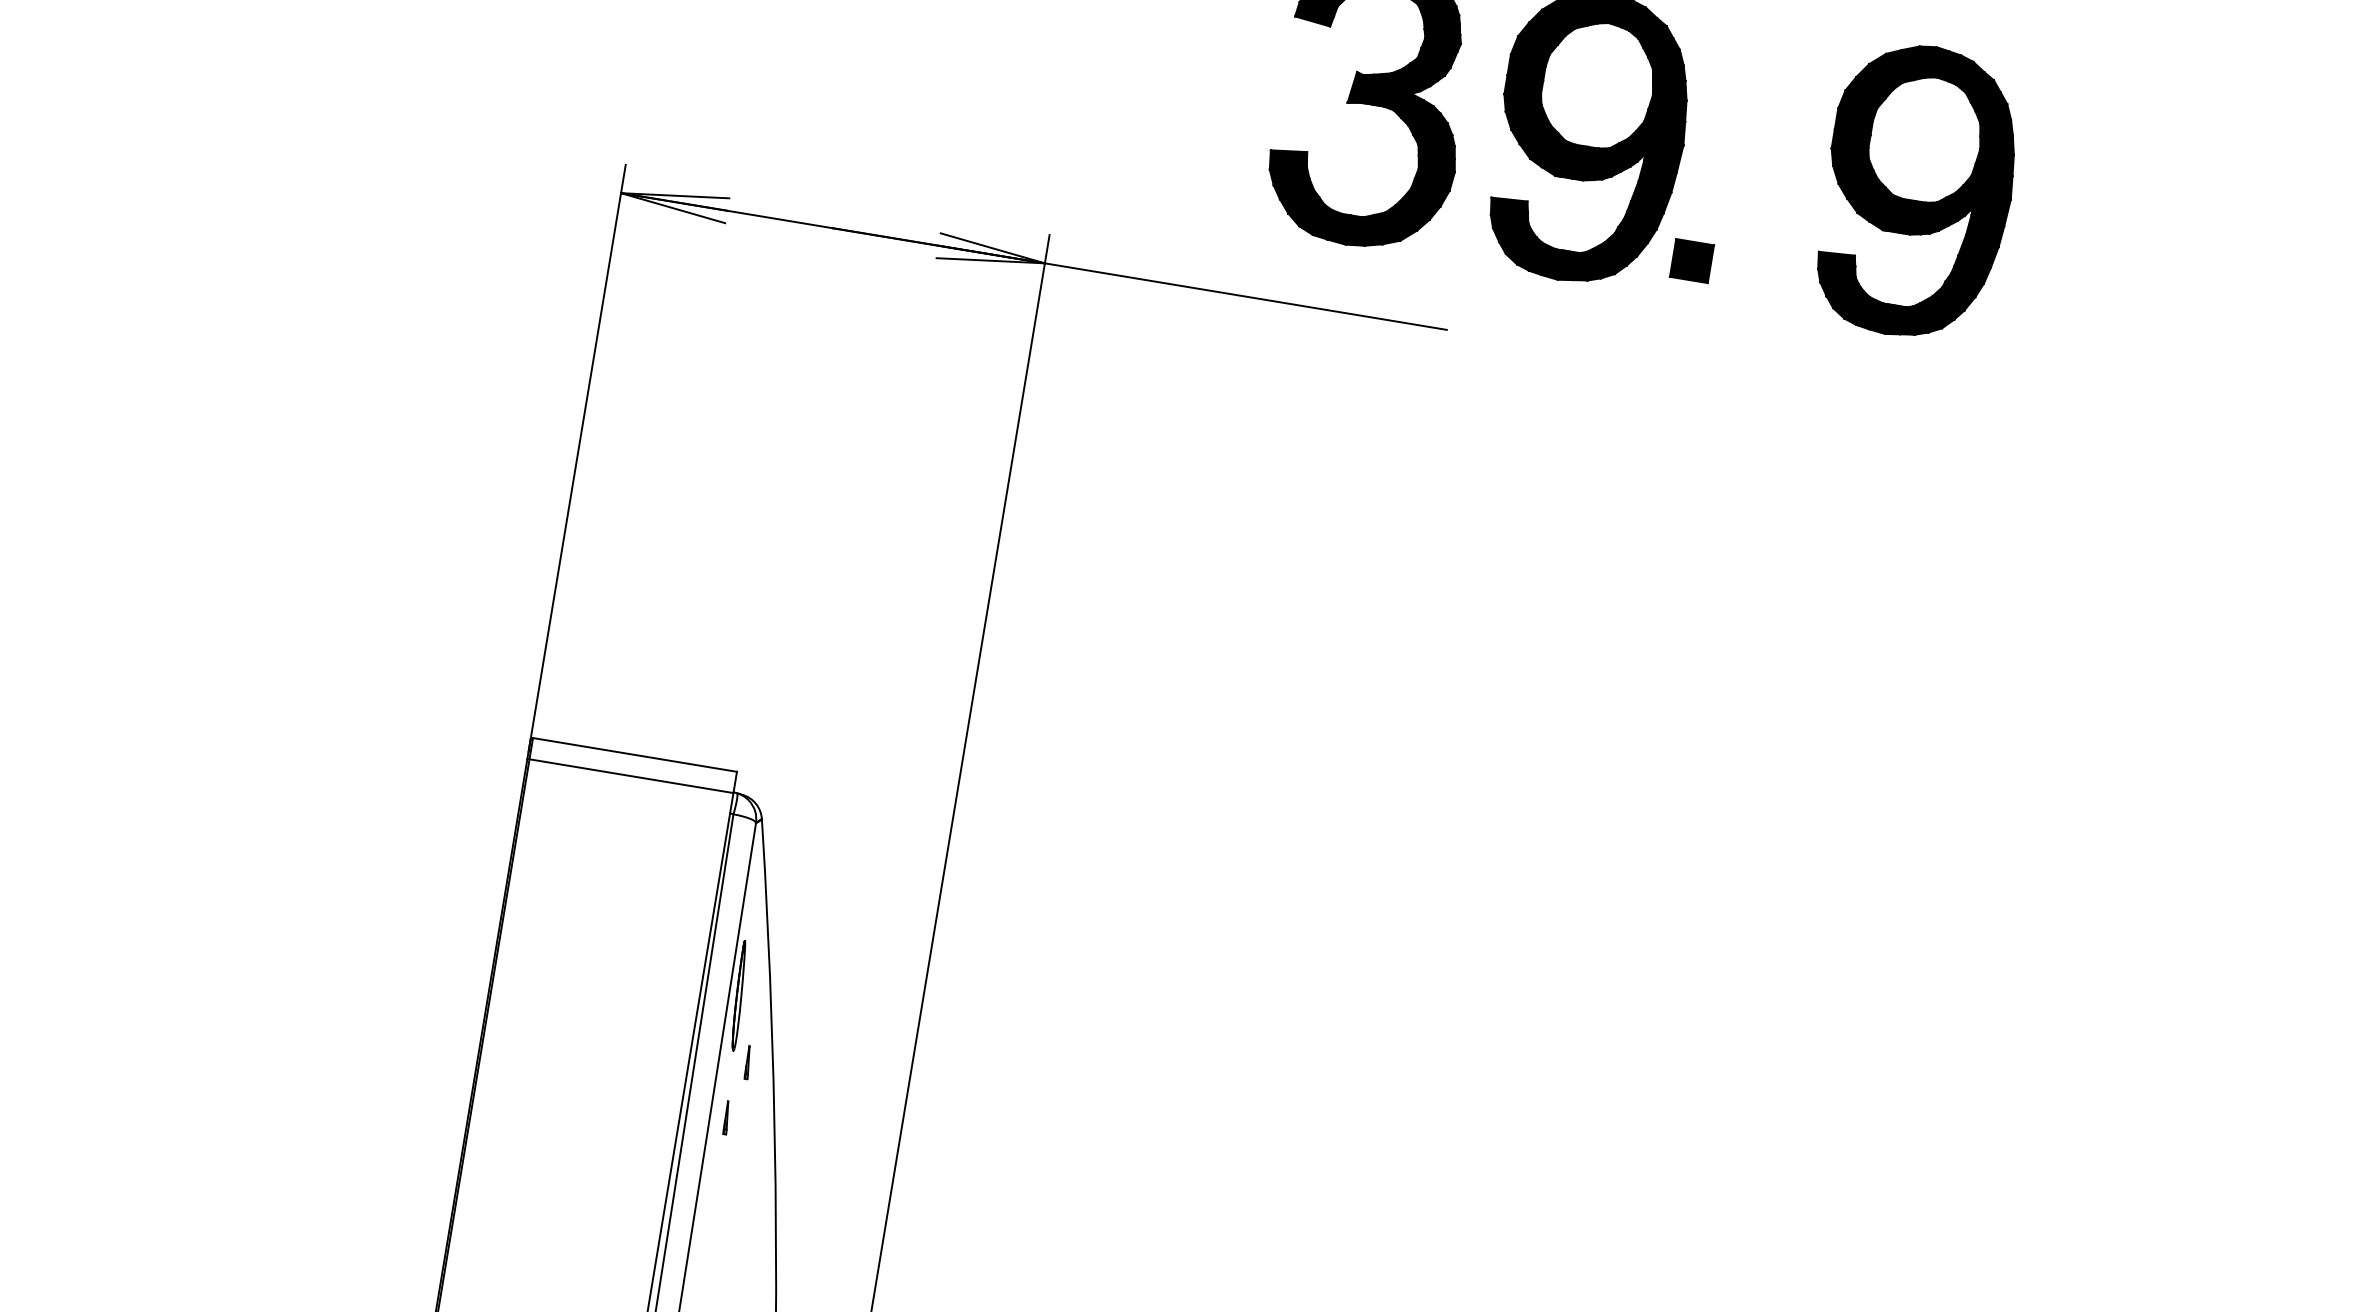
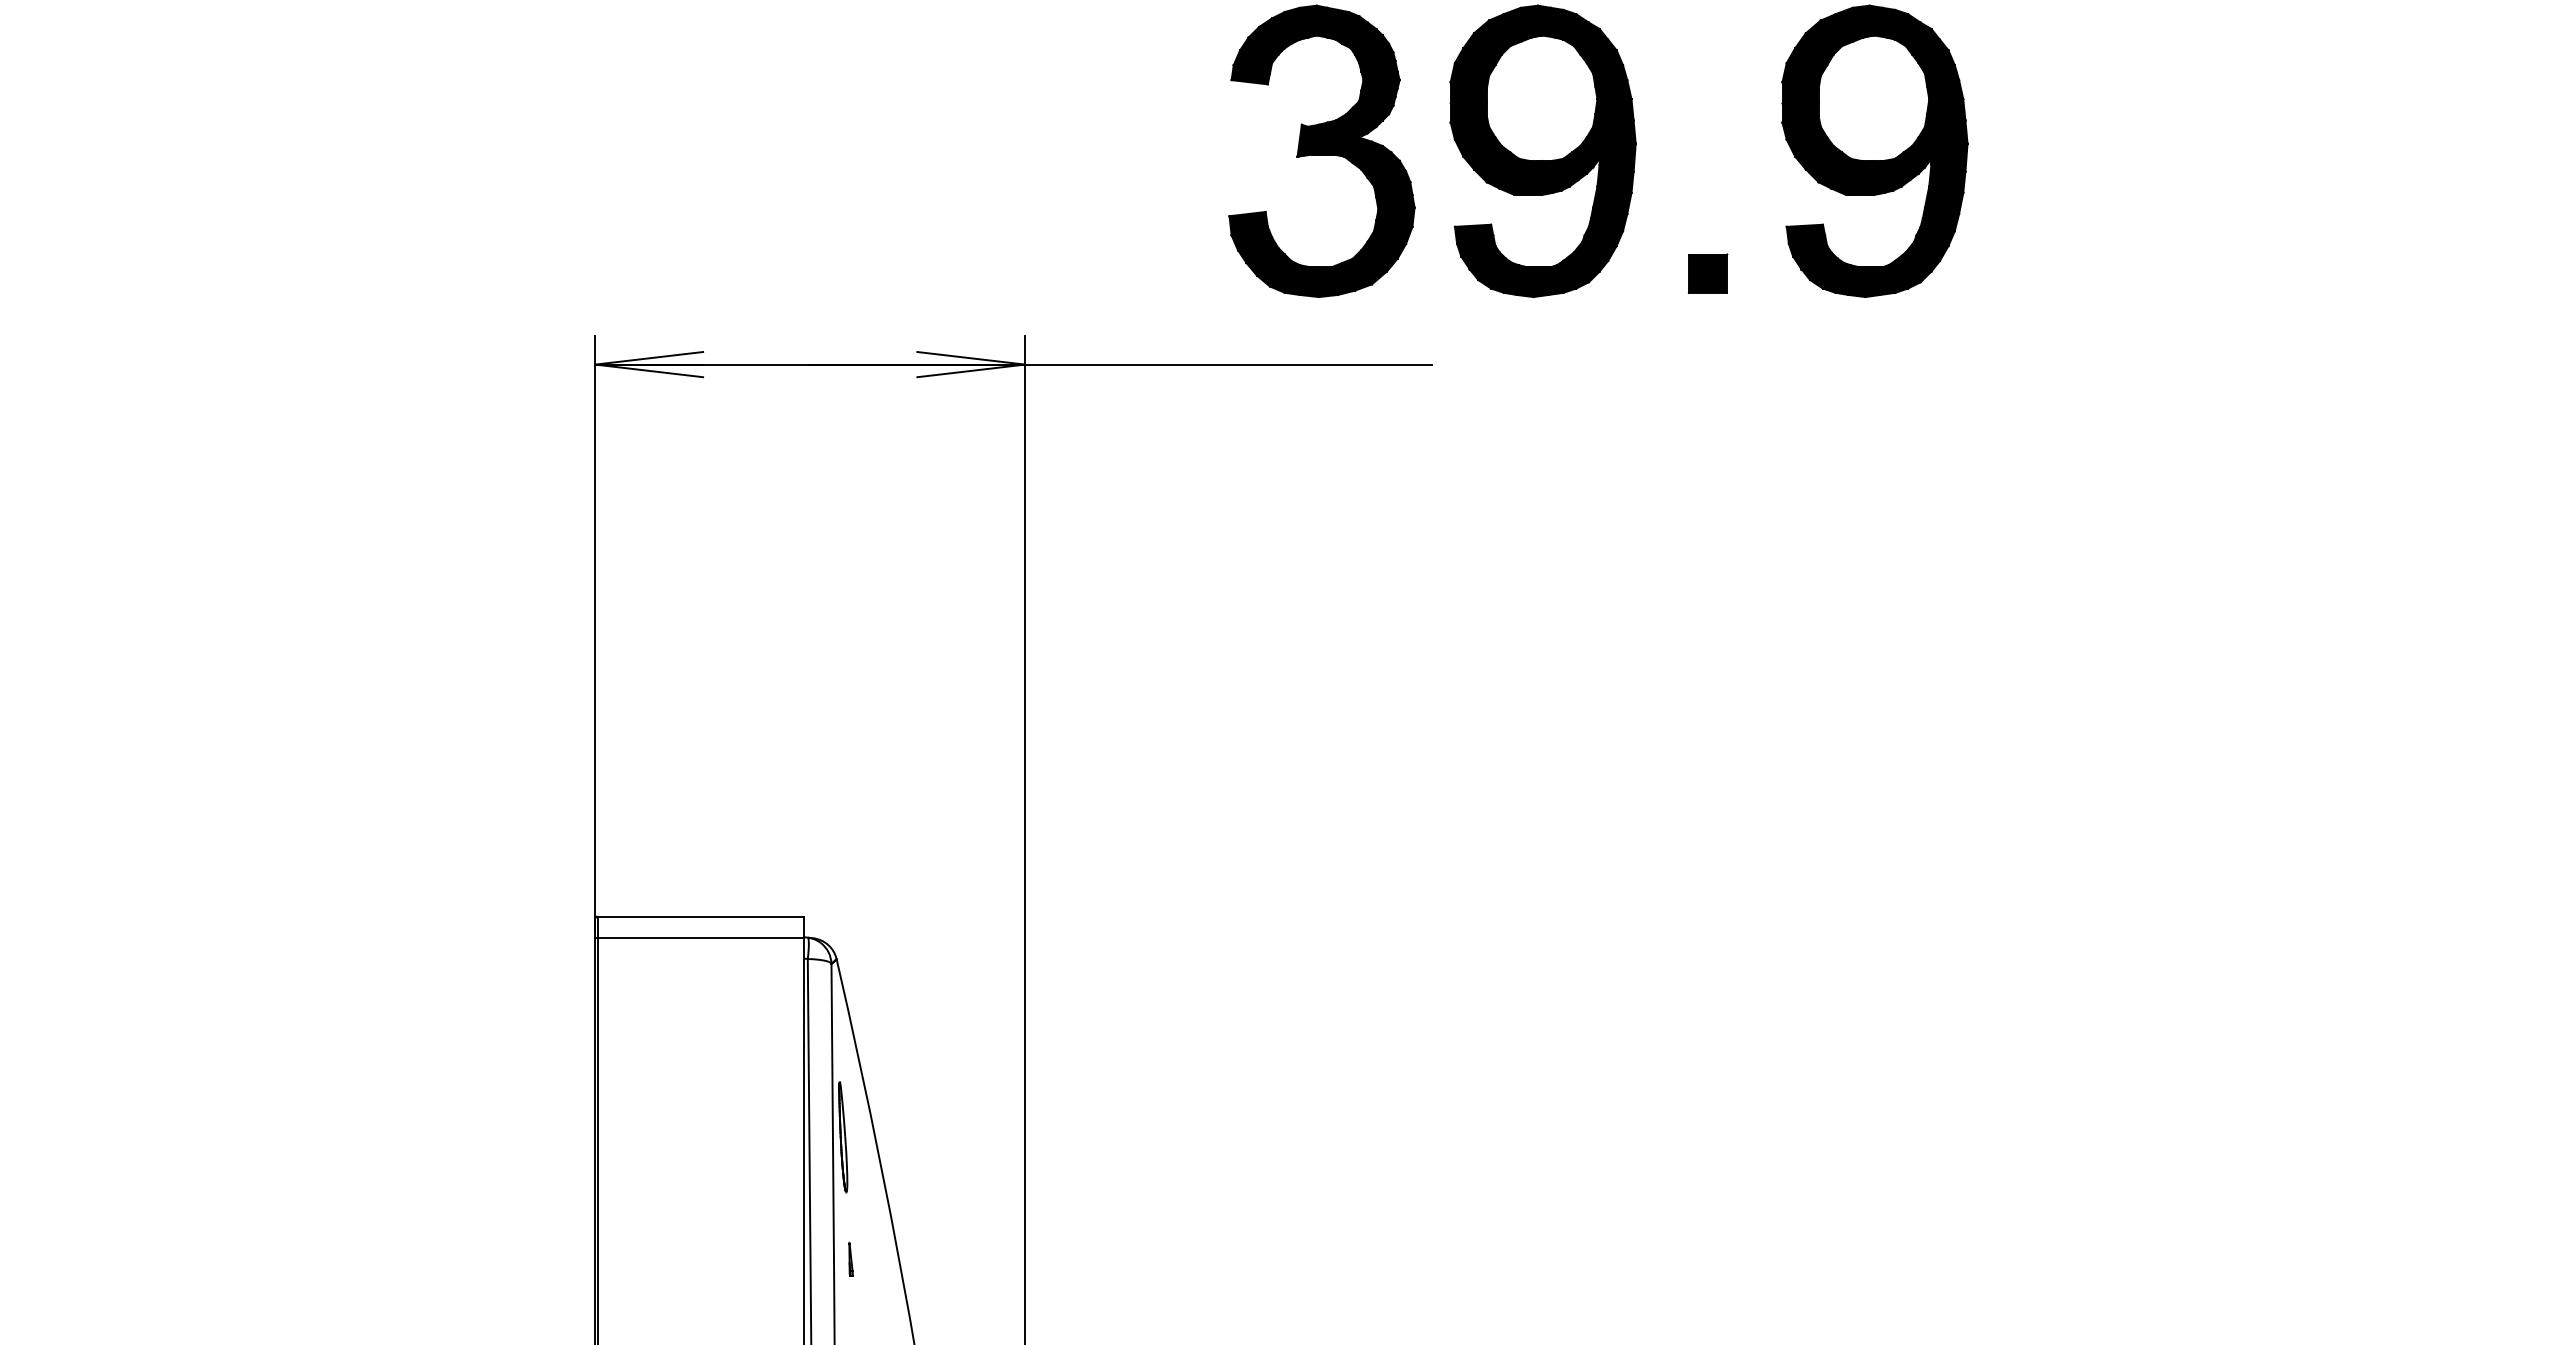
part: (1691, 260) -> (1707, 273), moved
part: (748, 1061) -> (862, 1200), removed

